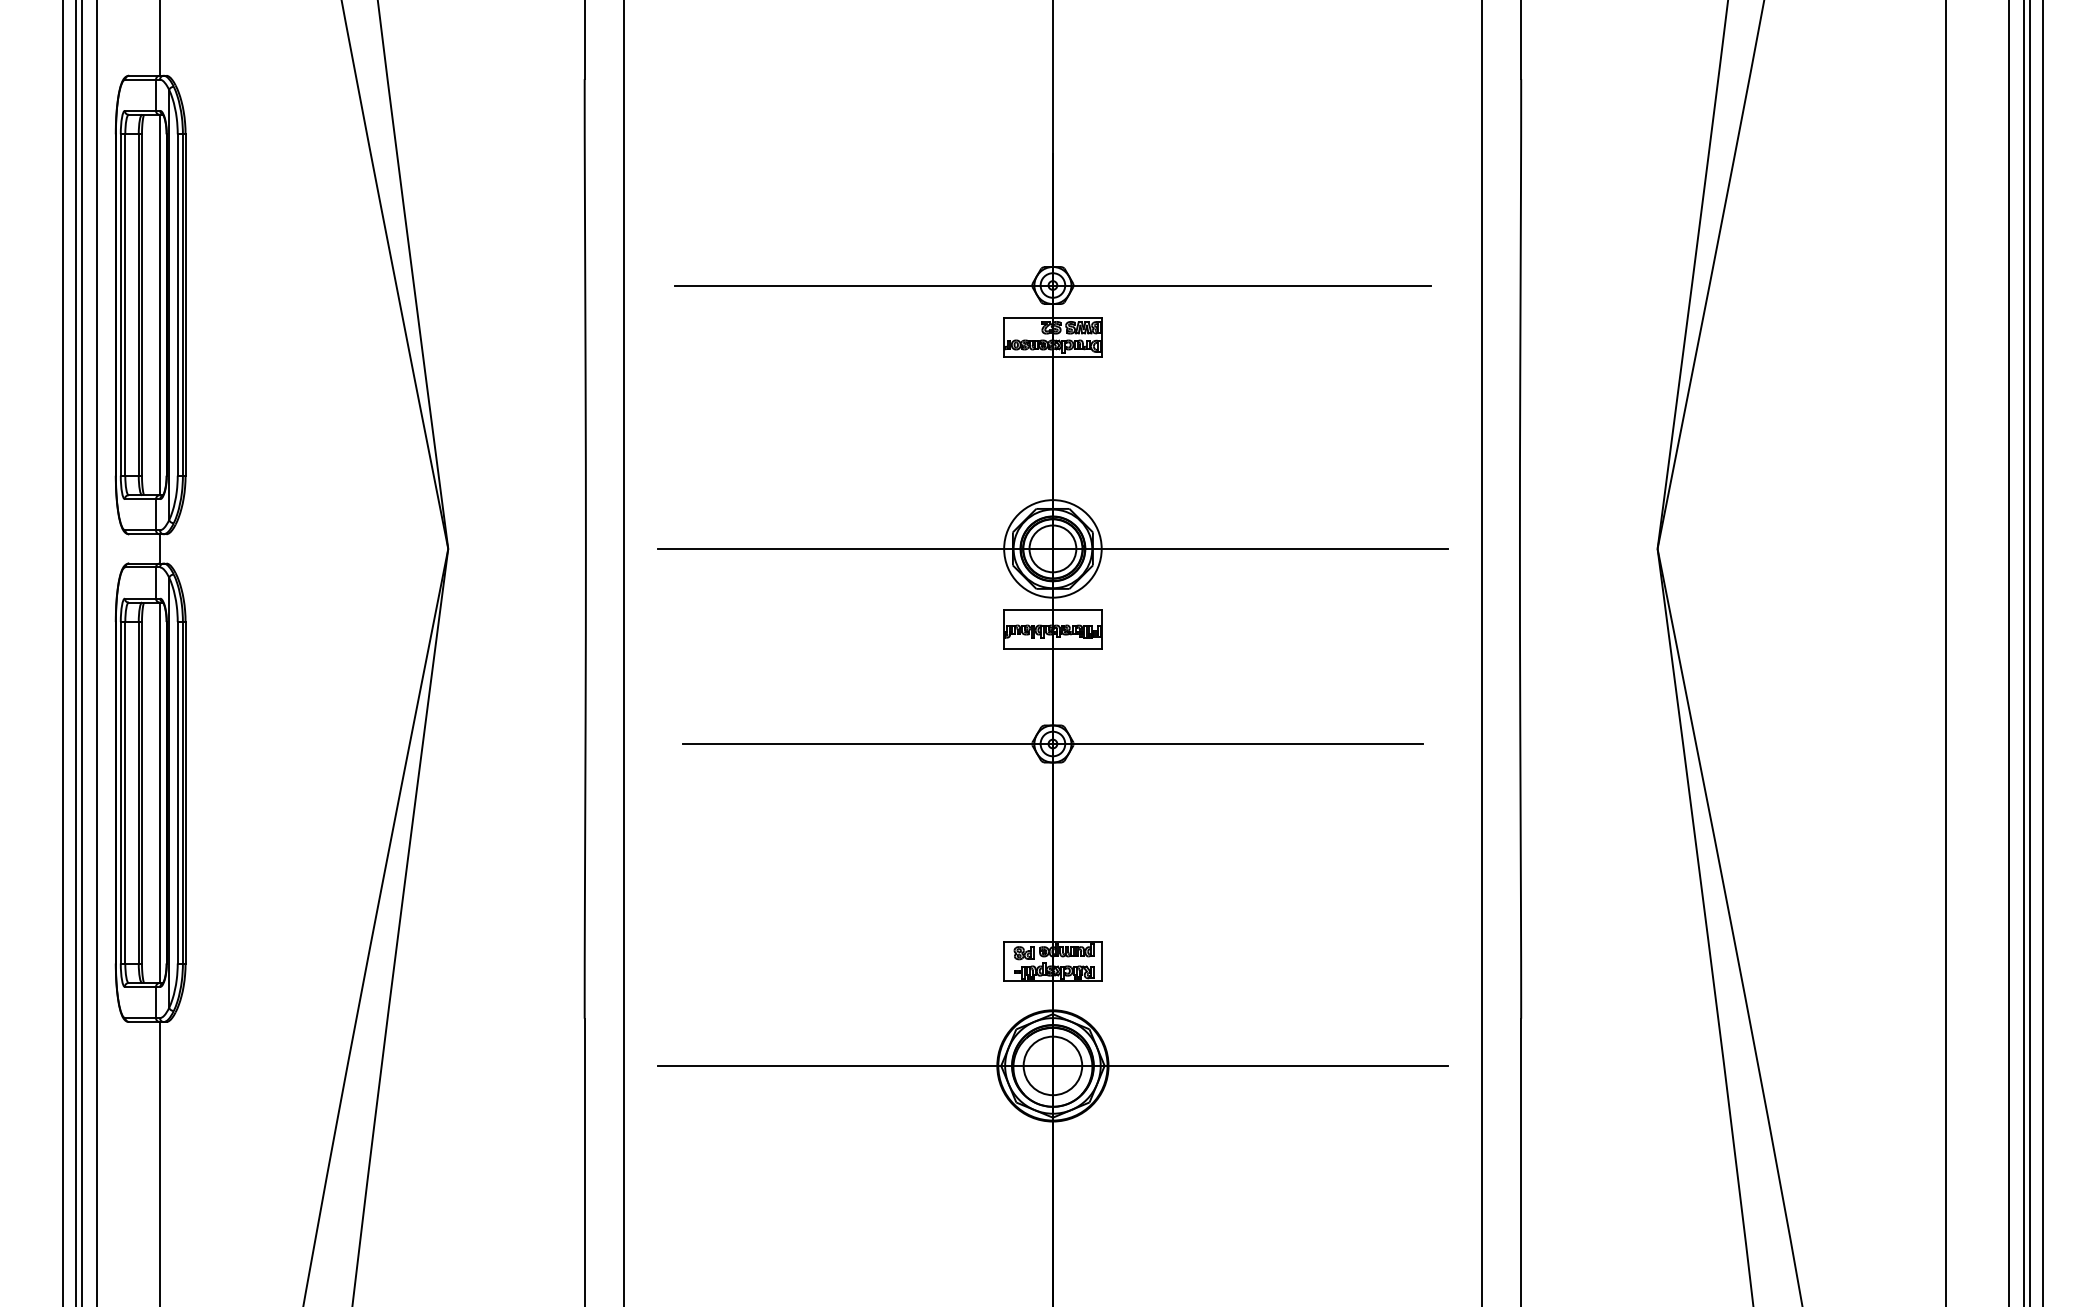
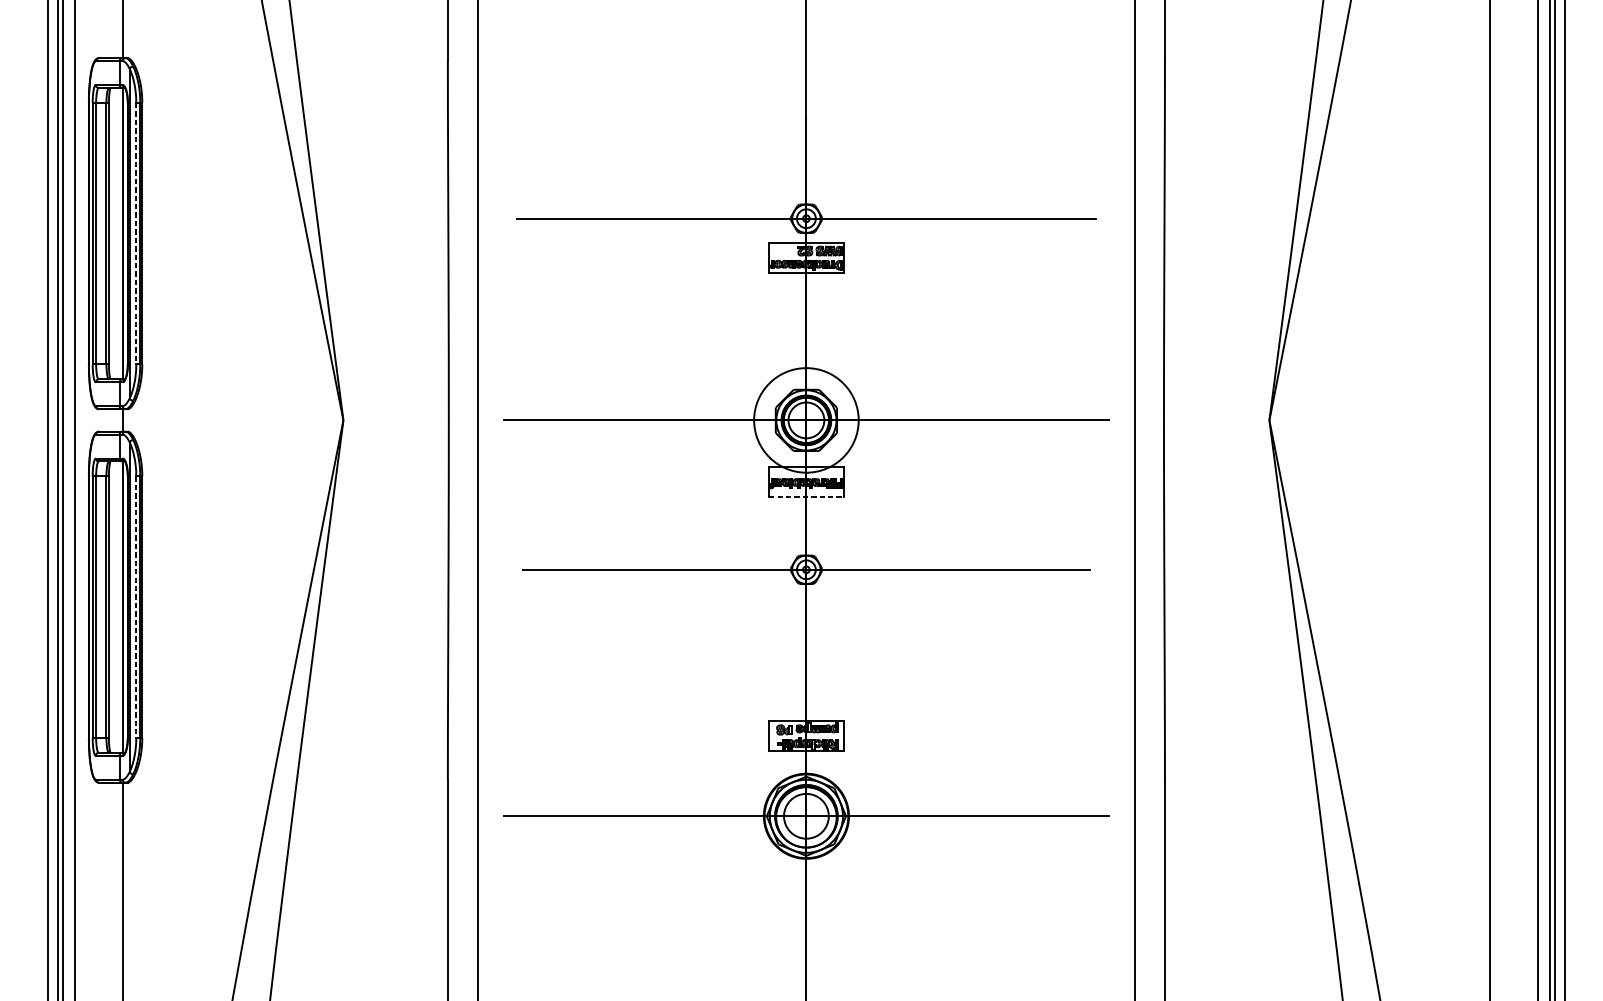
line: (177, 305) -> (136, 234), solid -> dashed
circle: (1052, 548) -> (806, 420), size x1.4
line: (1052, 649) -> (806, 497), solid -> dashed
line: (177, 792) -> (136, 606), solid -> dashed

